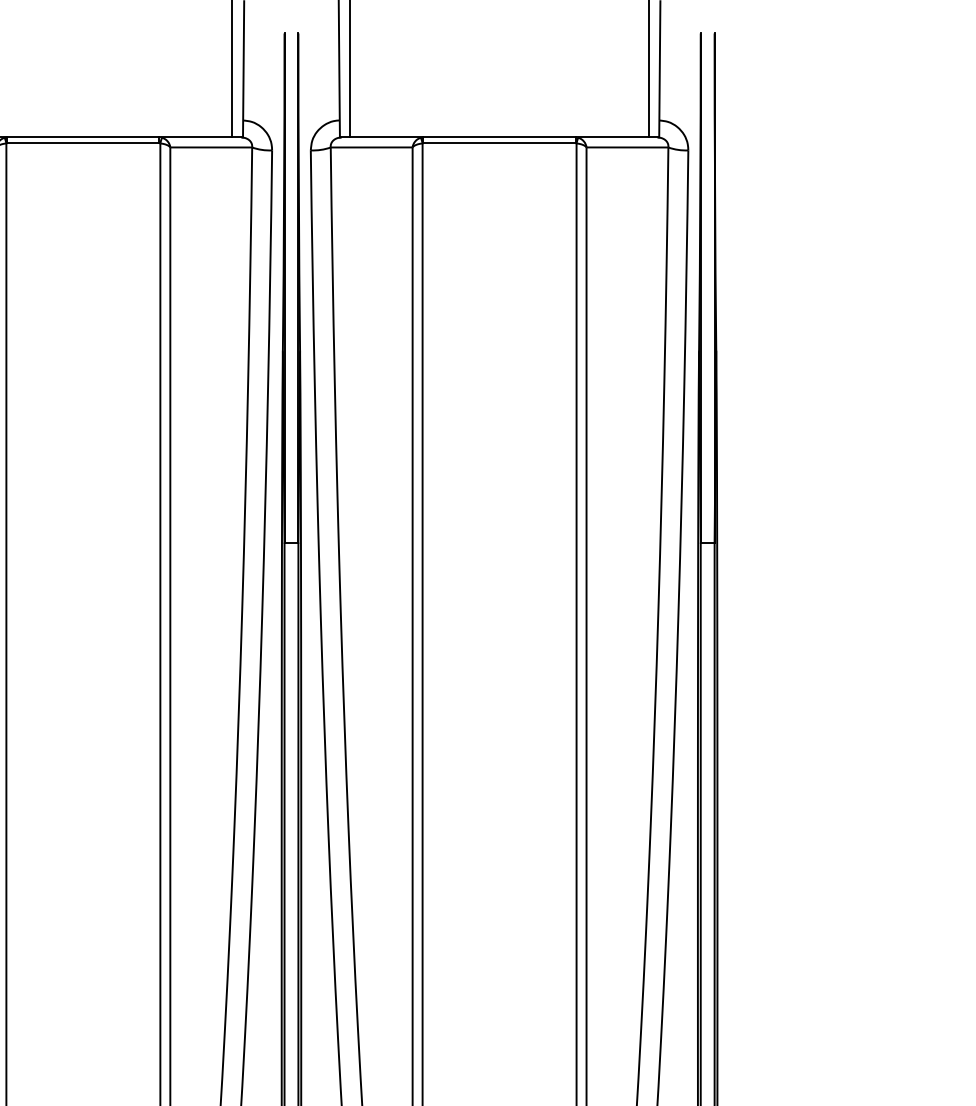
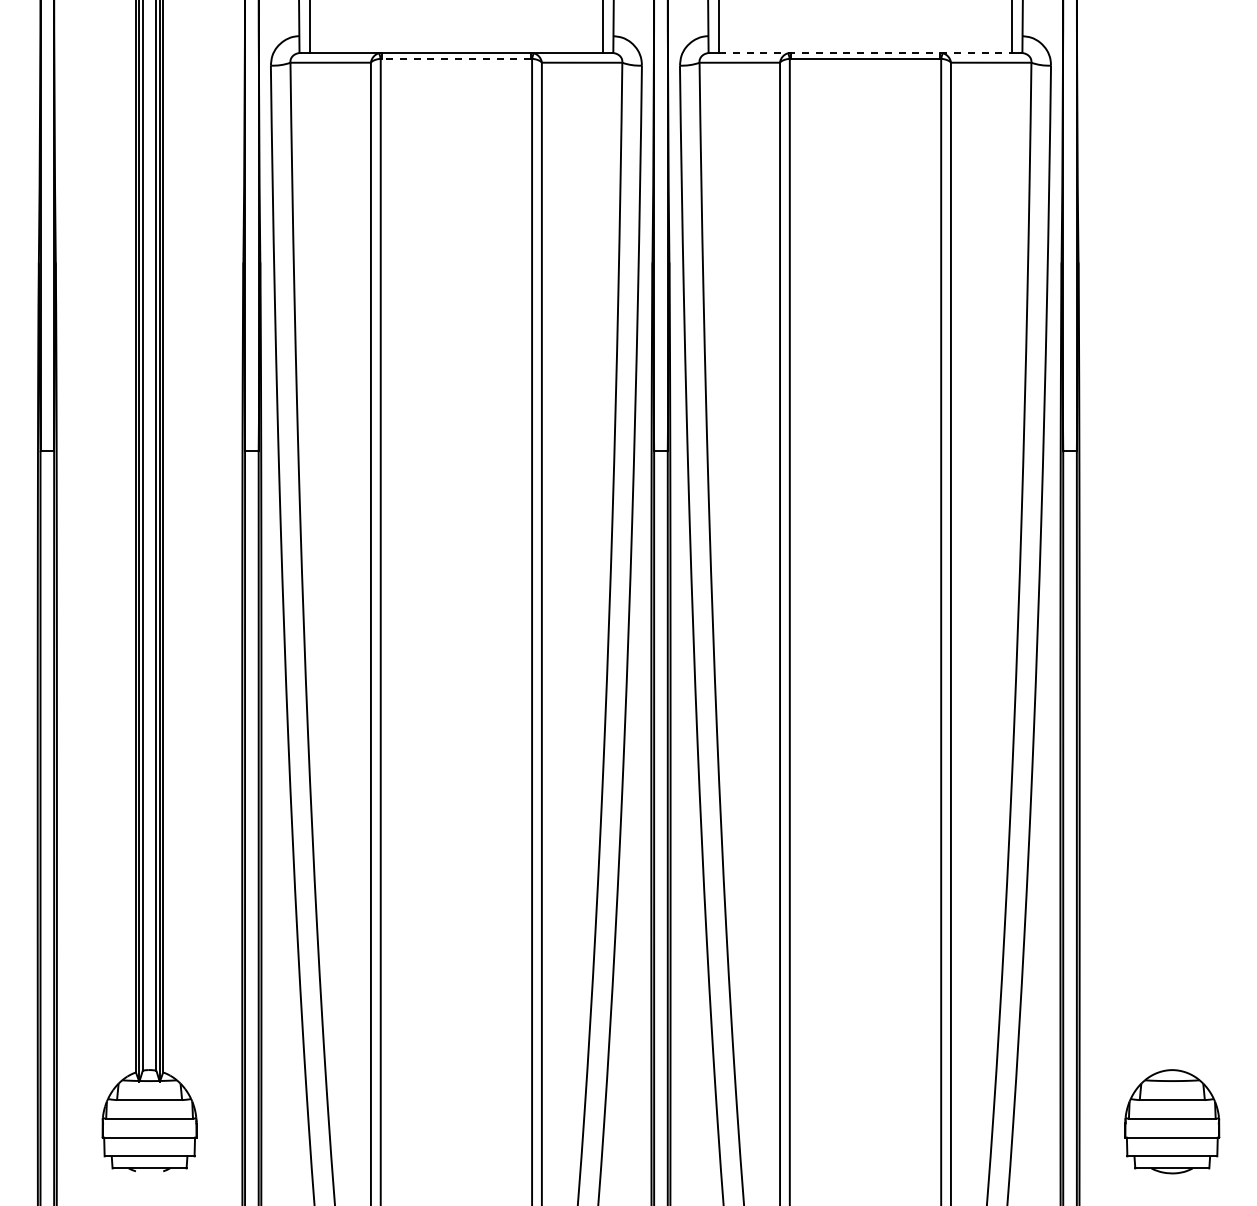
line: (499, 137) -> (865, 52), solid -> dashed
line: (83, 143) -> (456, 58), solid -> dashed

